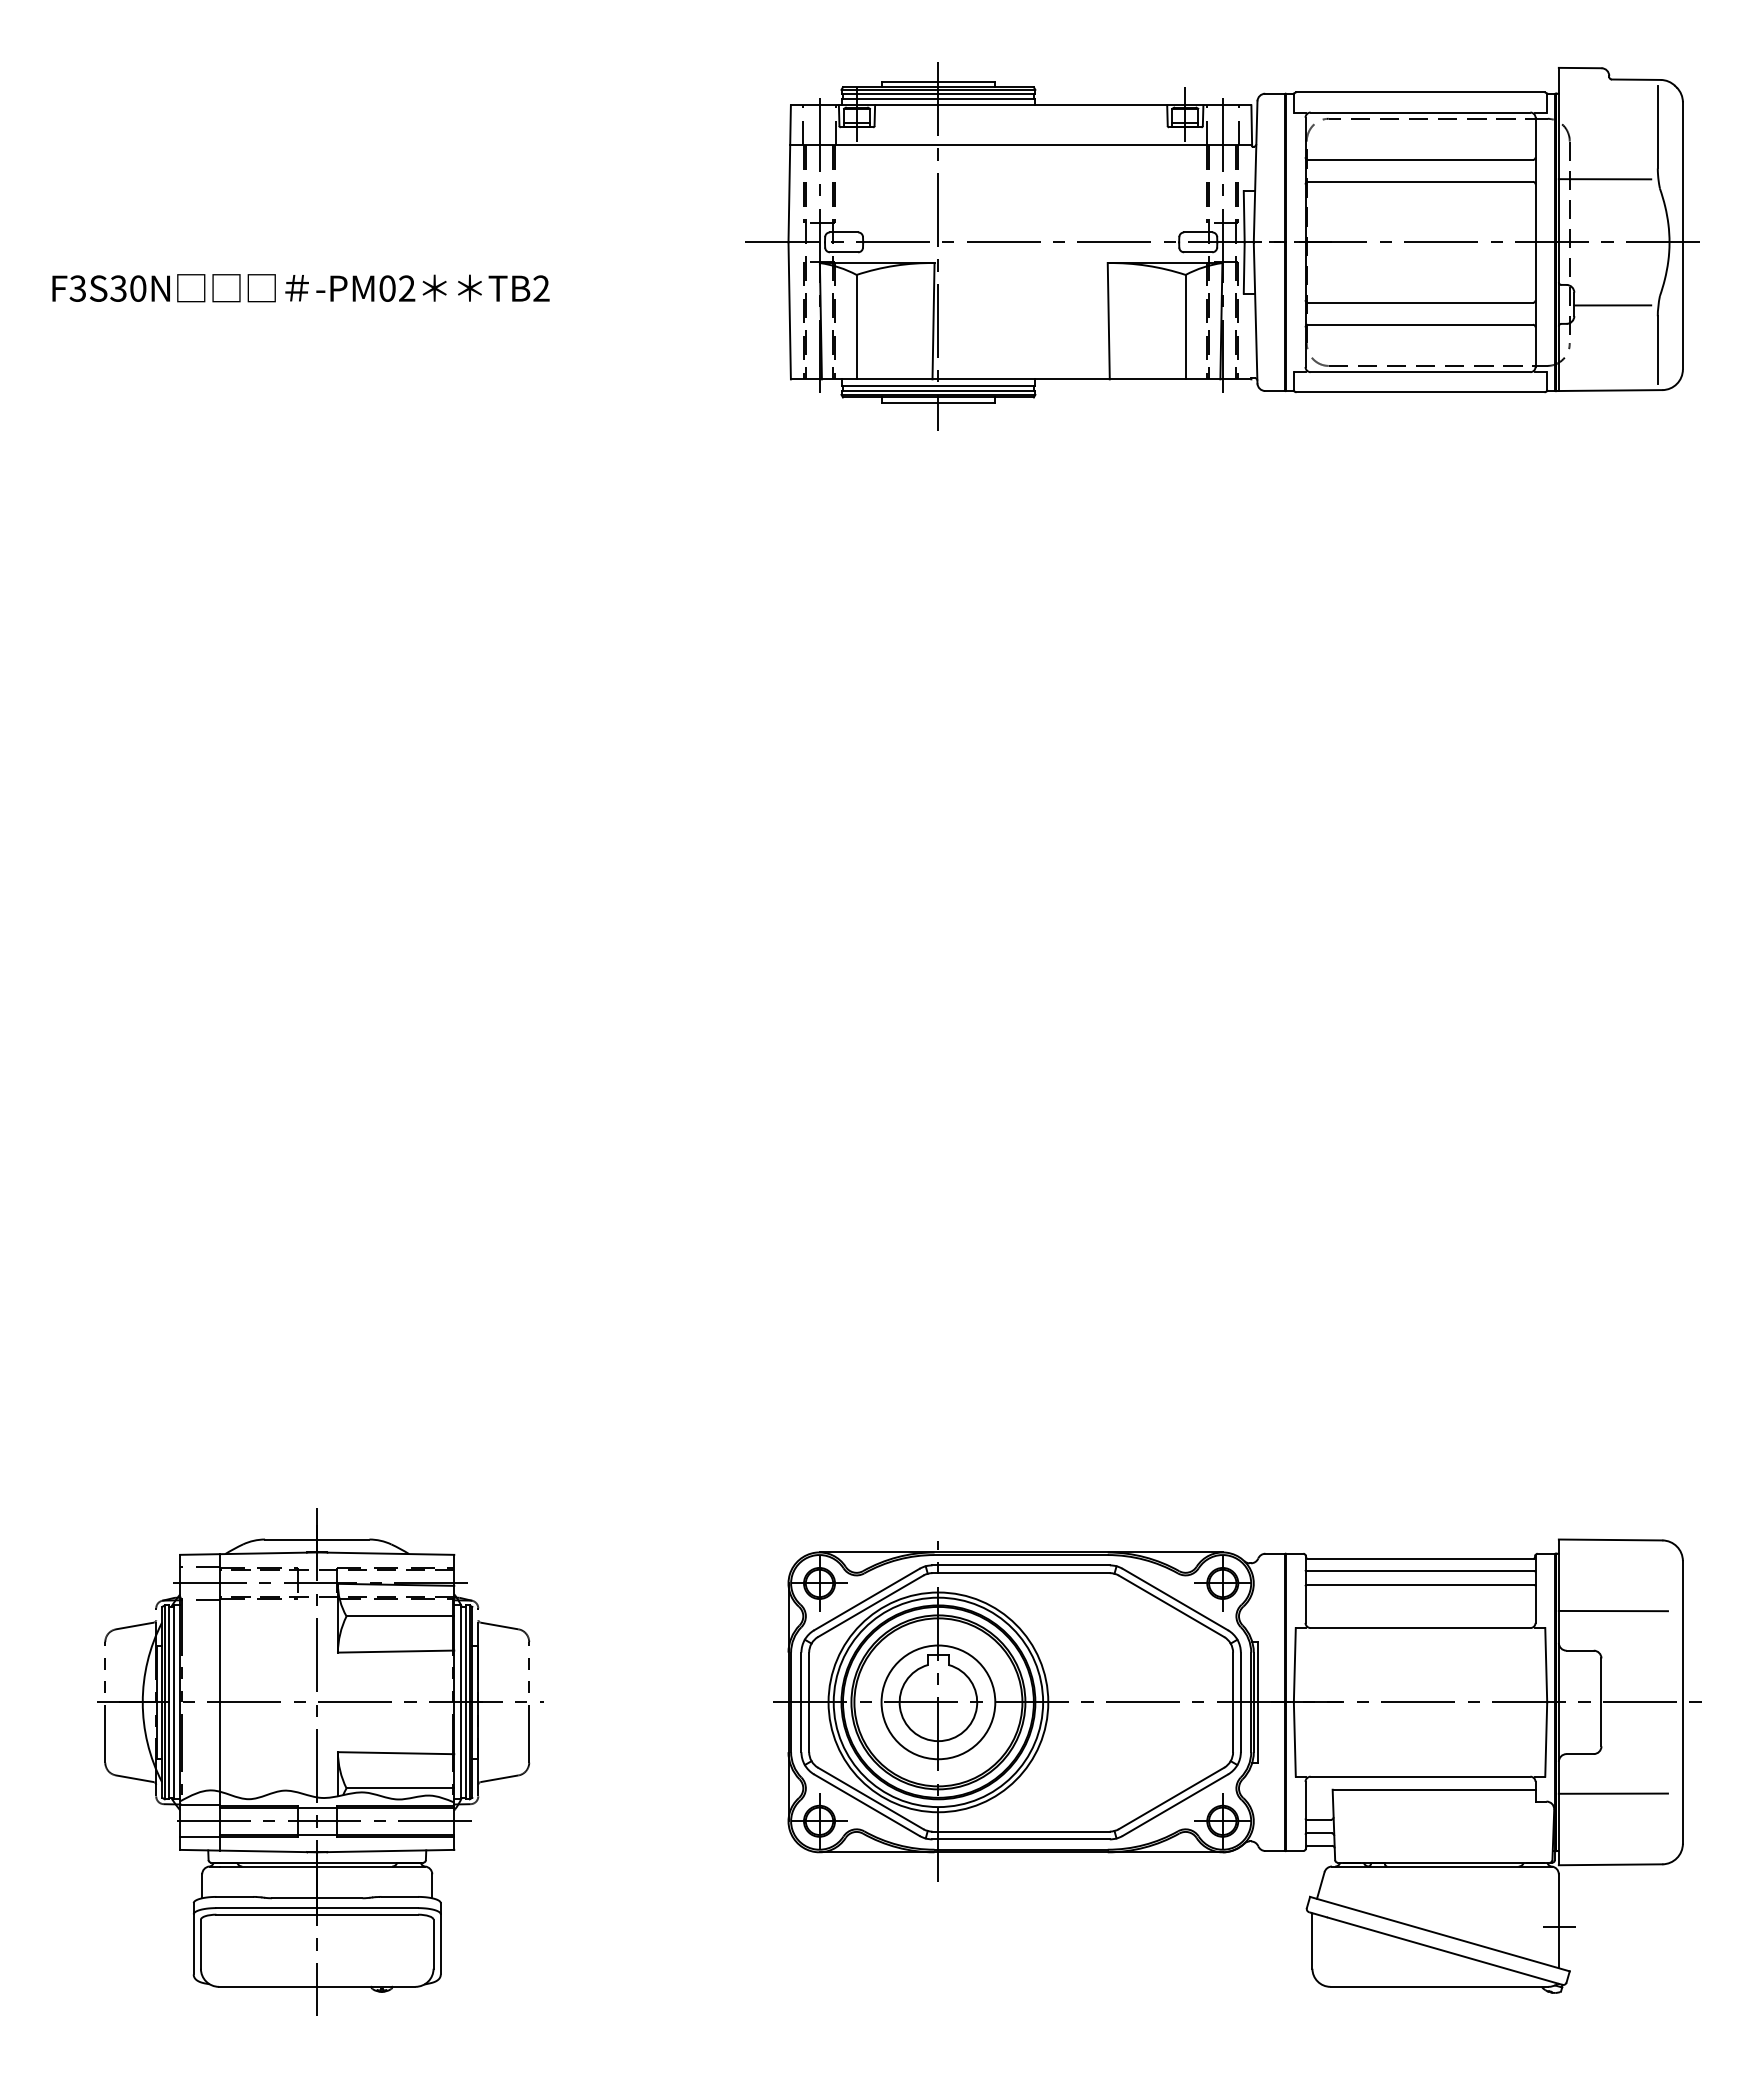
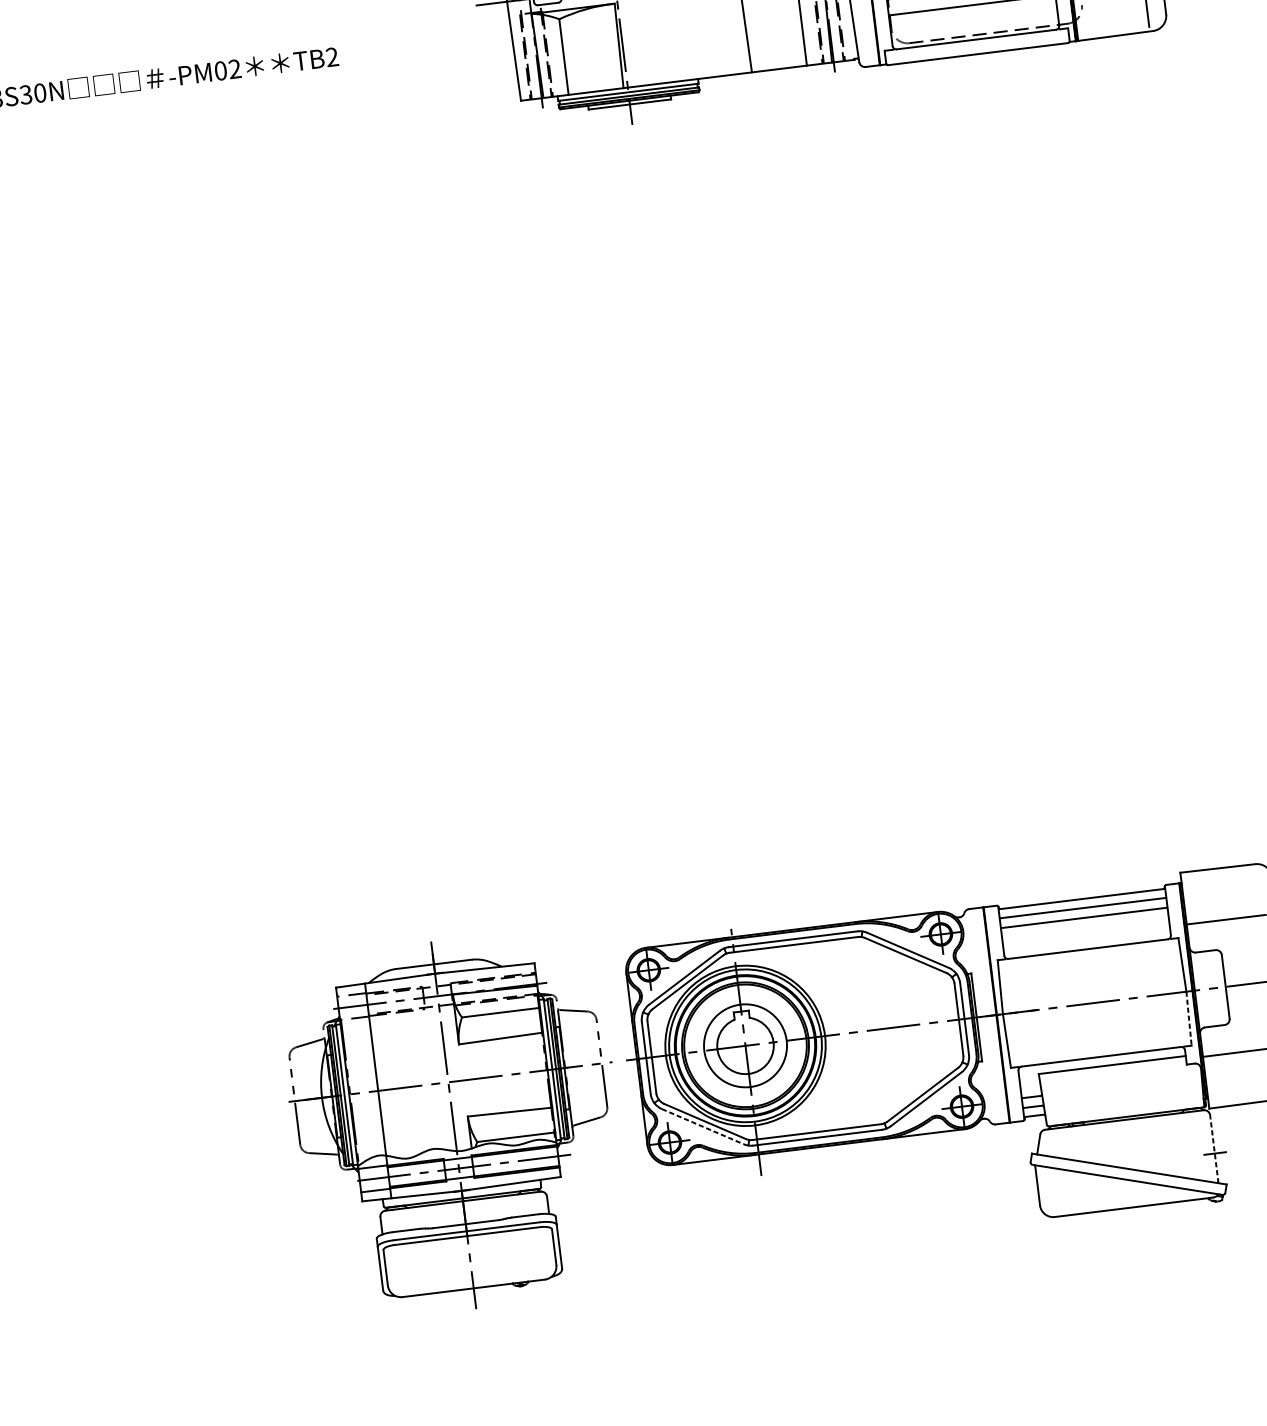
line: (1546, 1740) -> (1189, 1019), solid -> dashed
part: (320, 1761) -> (456, 1124), moved
line: (866, 1805) -> (702, 1126), solid -> dashed
line: (1558, 1921) -> (1214, 1149), solid -> dashed

